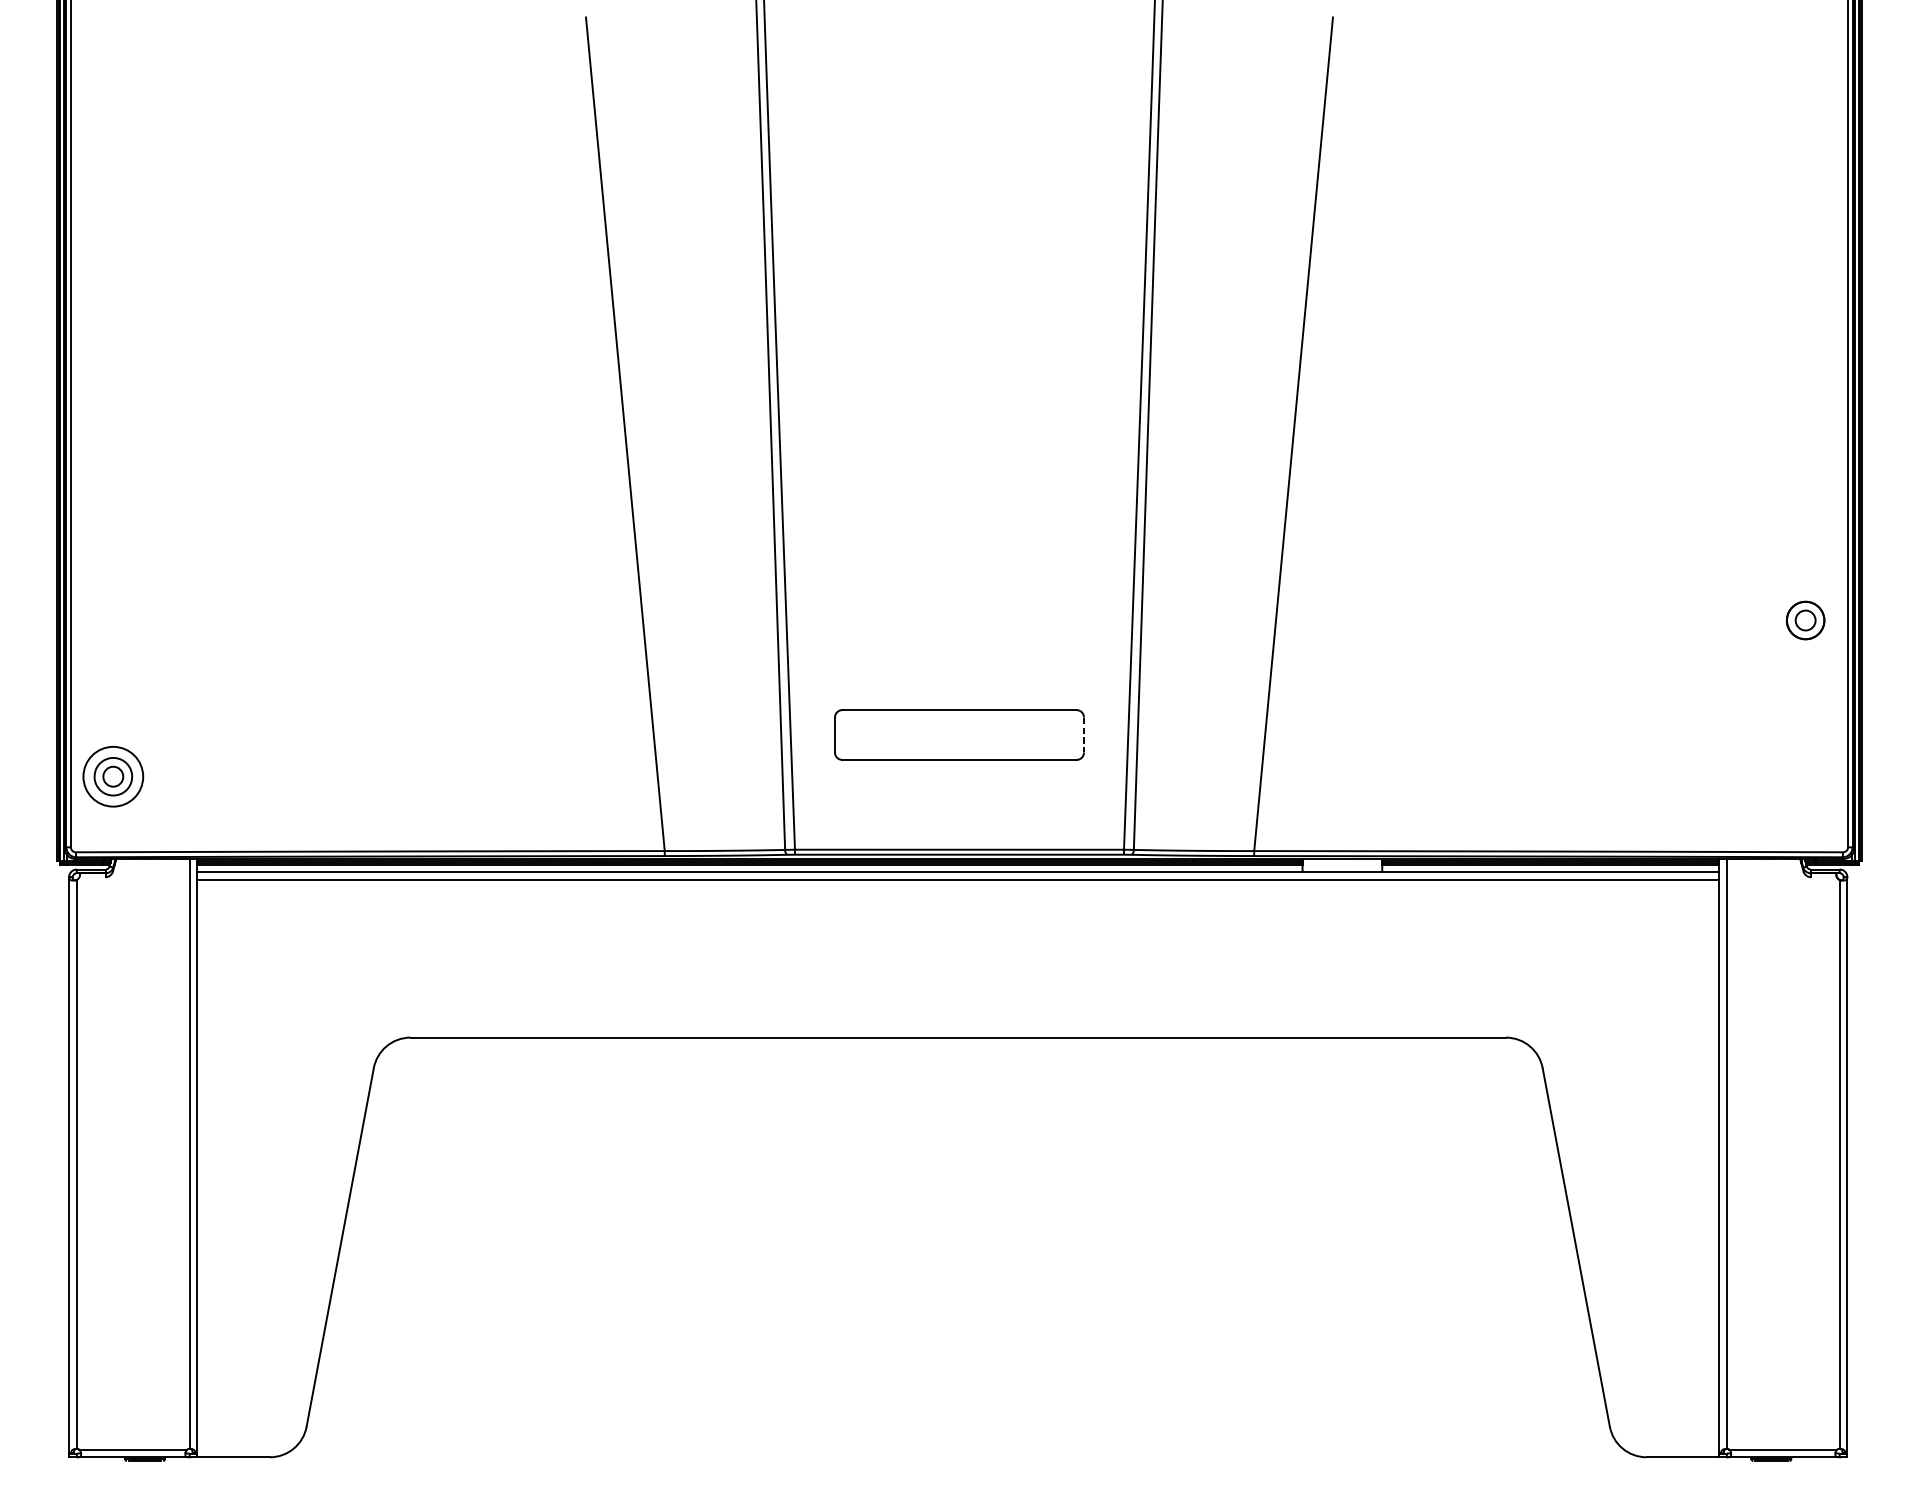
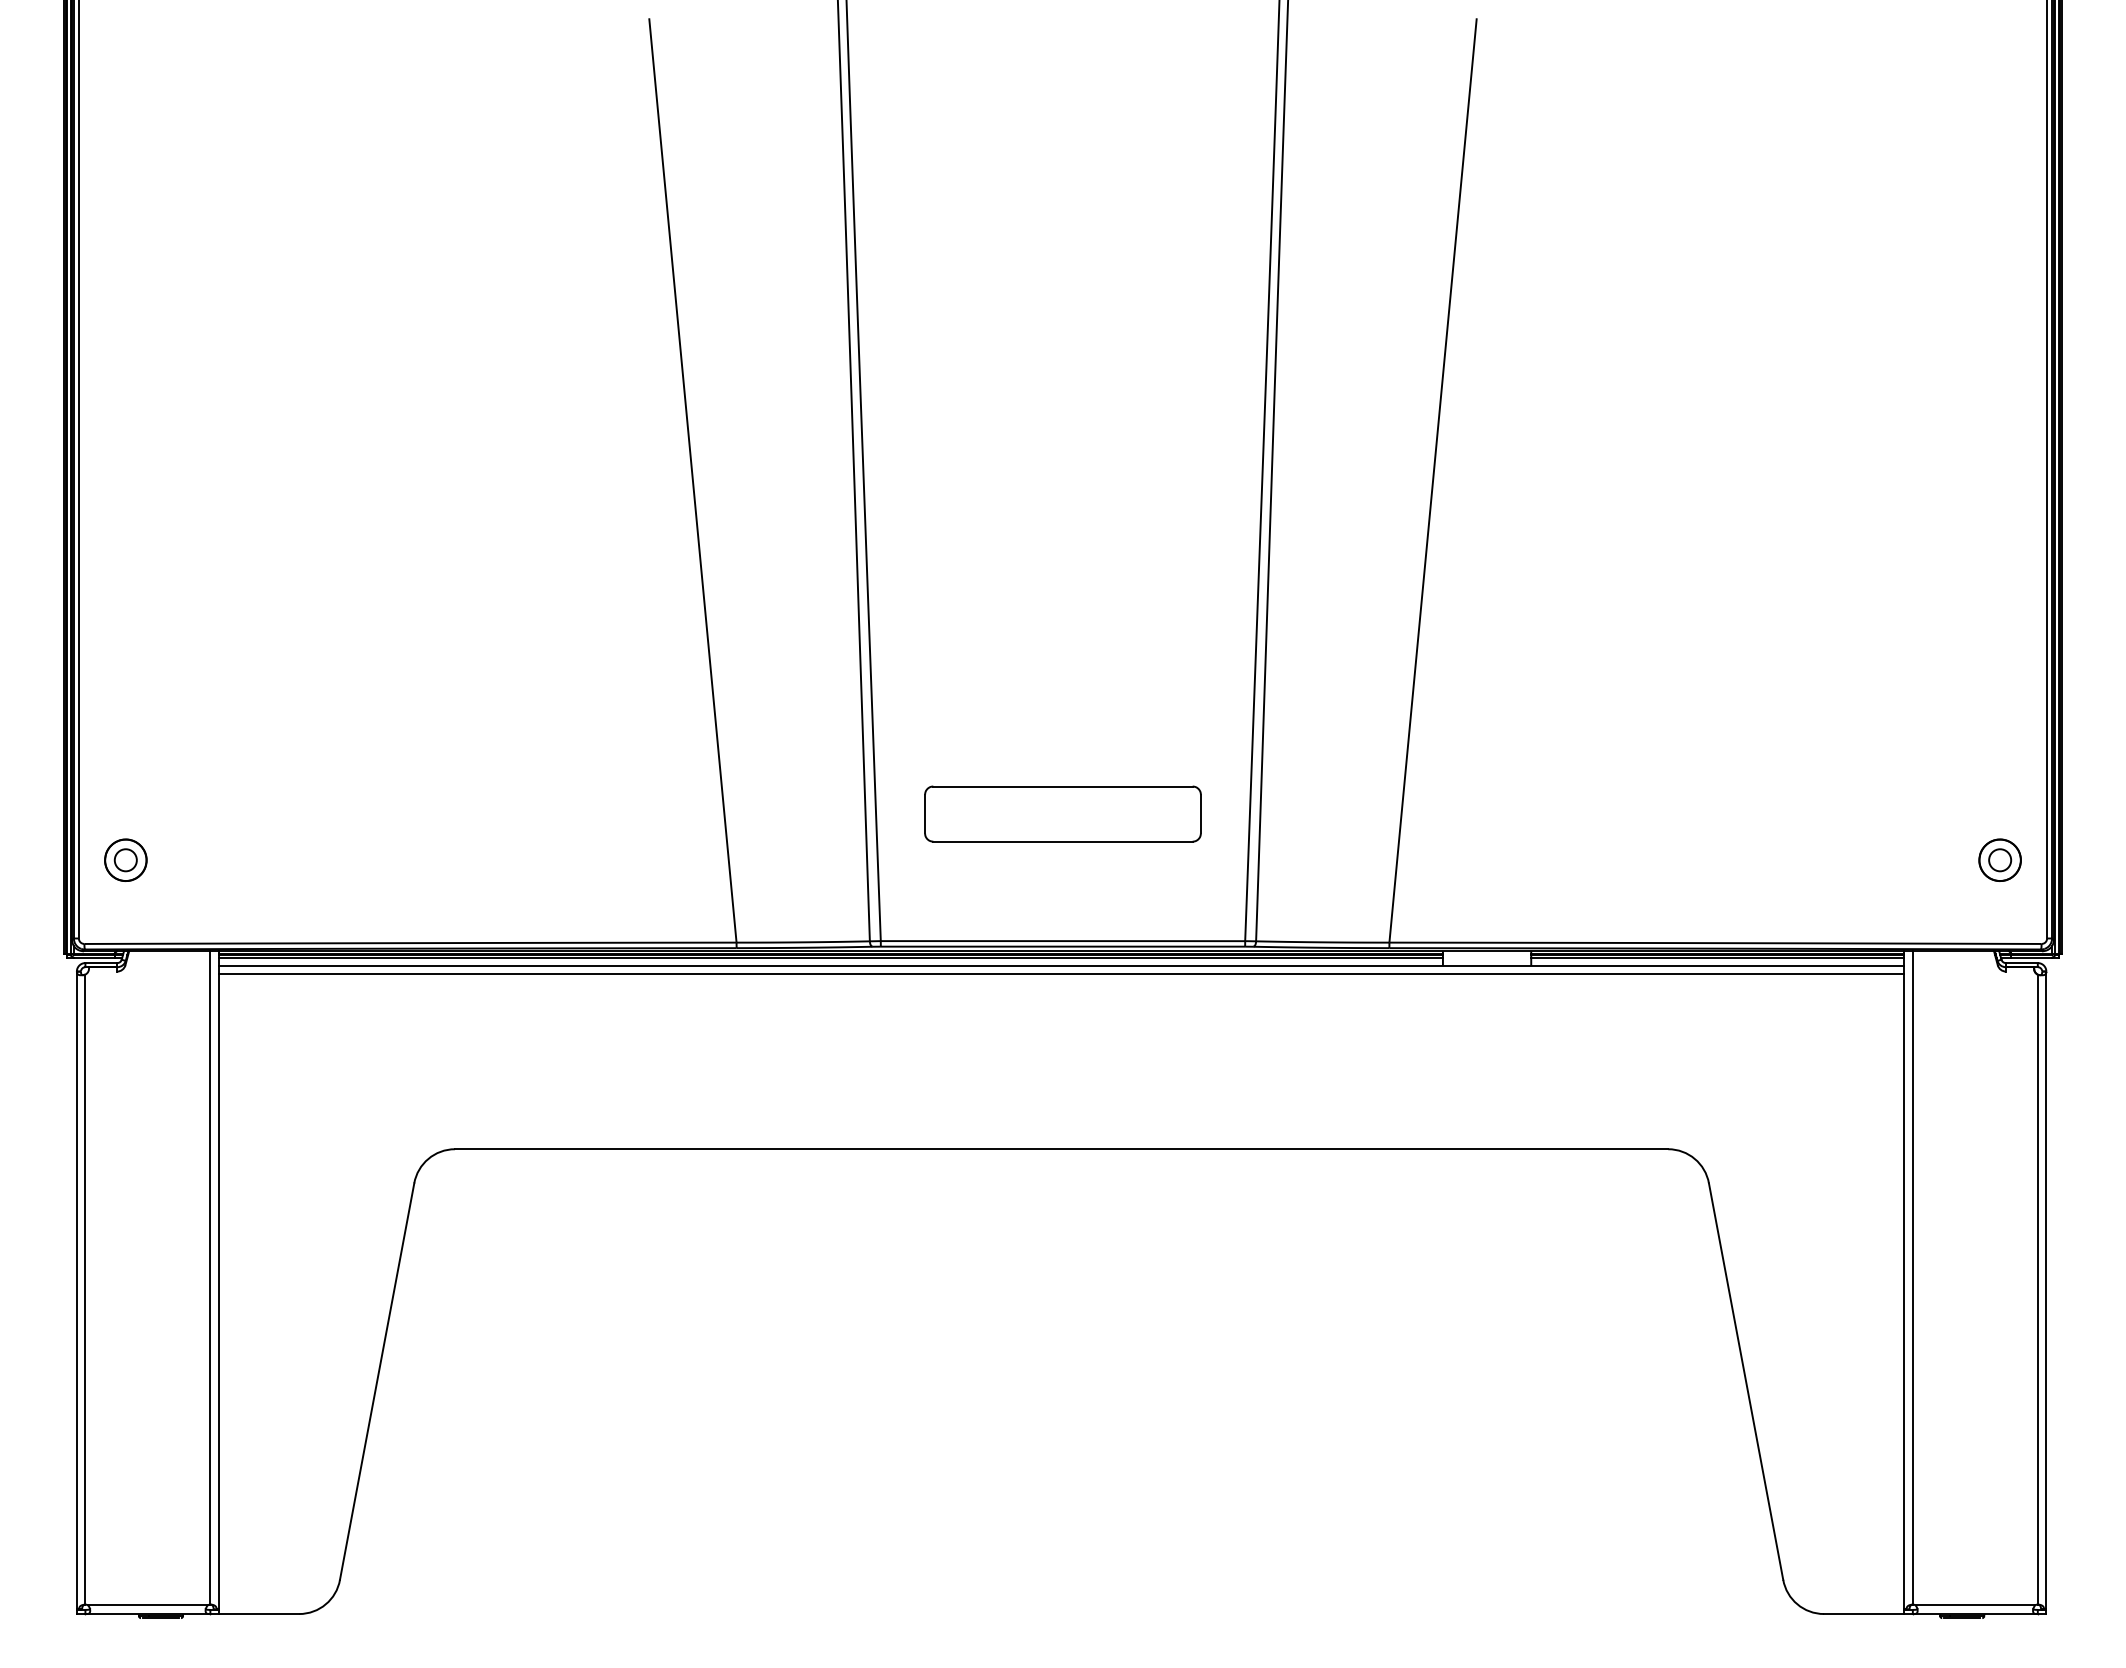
part: (1805, 619) -> (1999, 859), moved
line: (1083, 735) -> (1200, 814), dashed -> solid
circle: (113, 776) -> (125, 859), size x0.62

